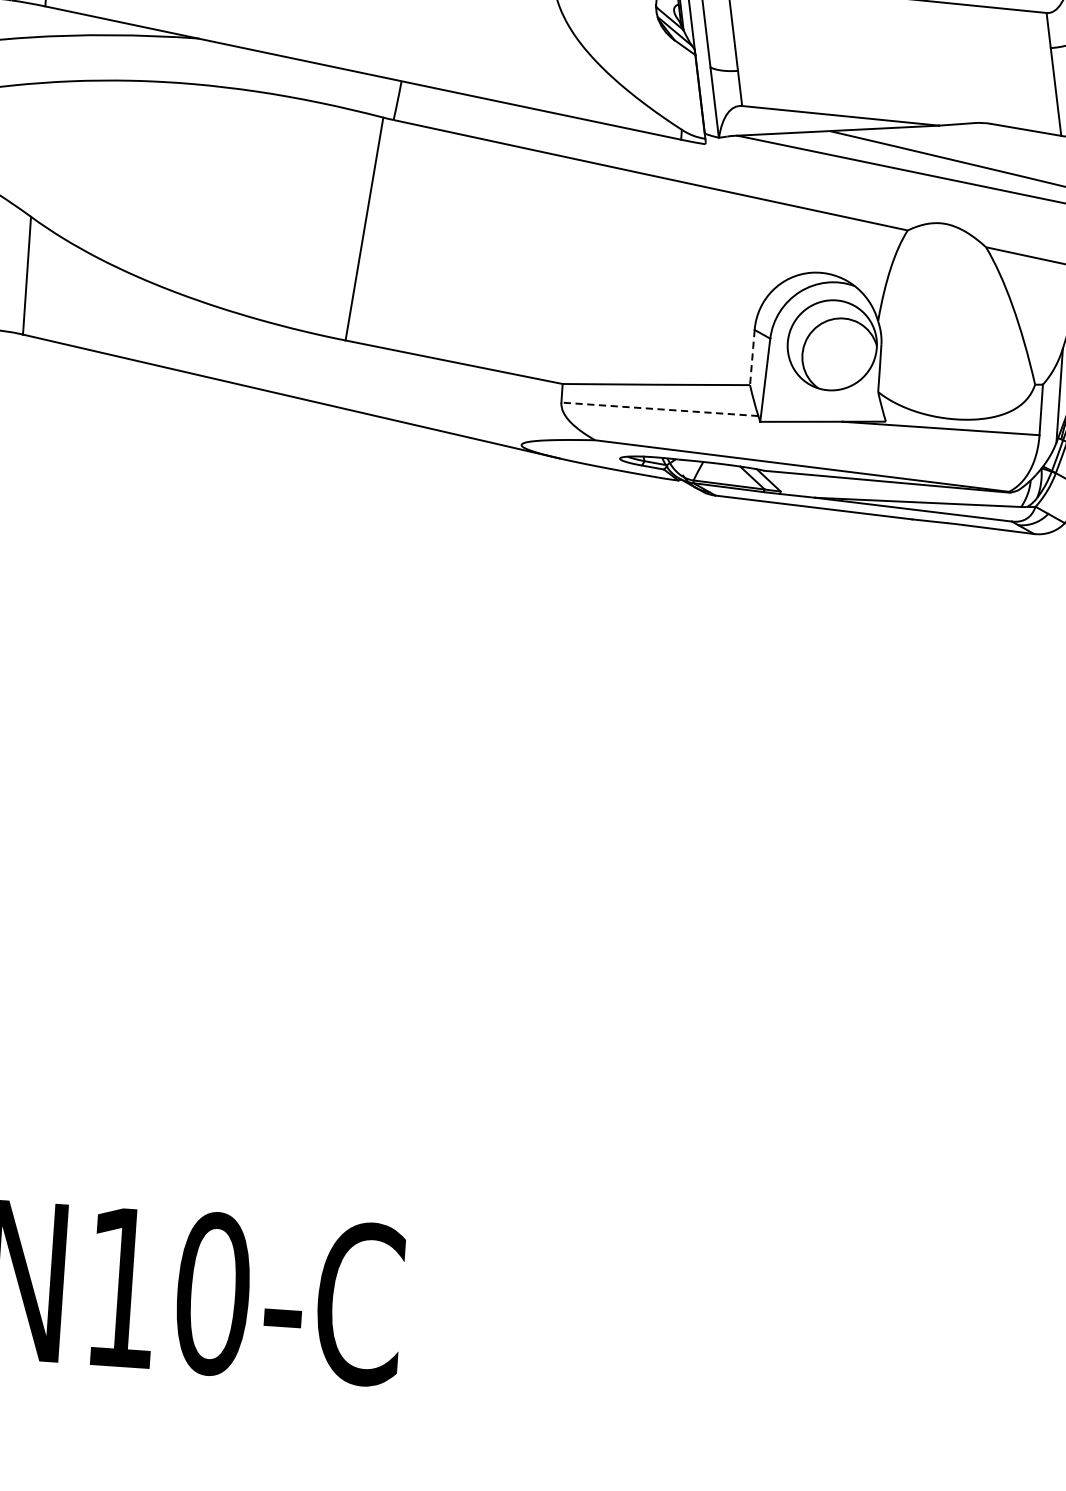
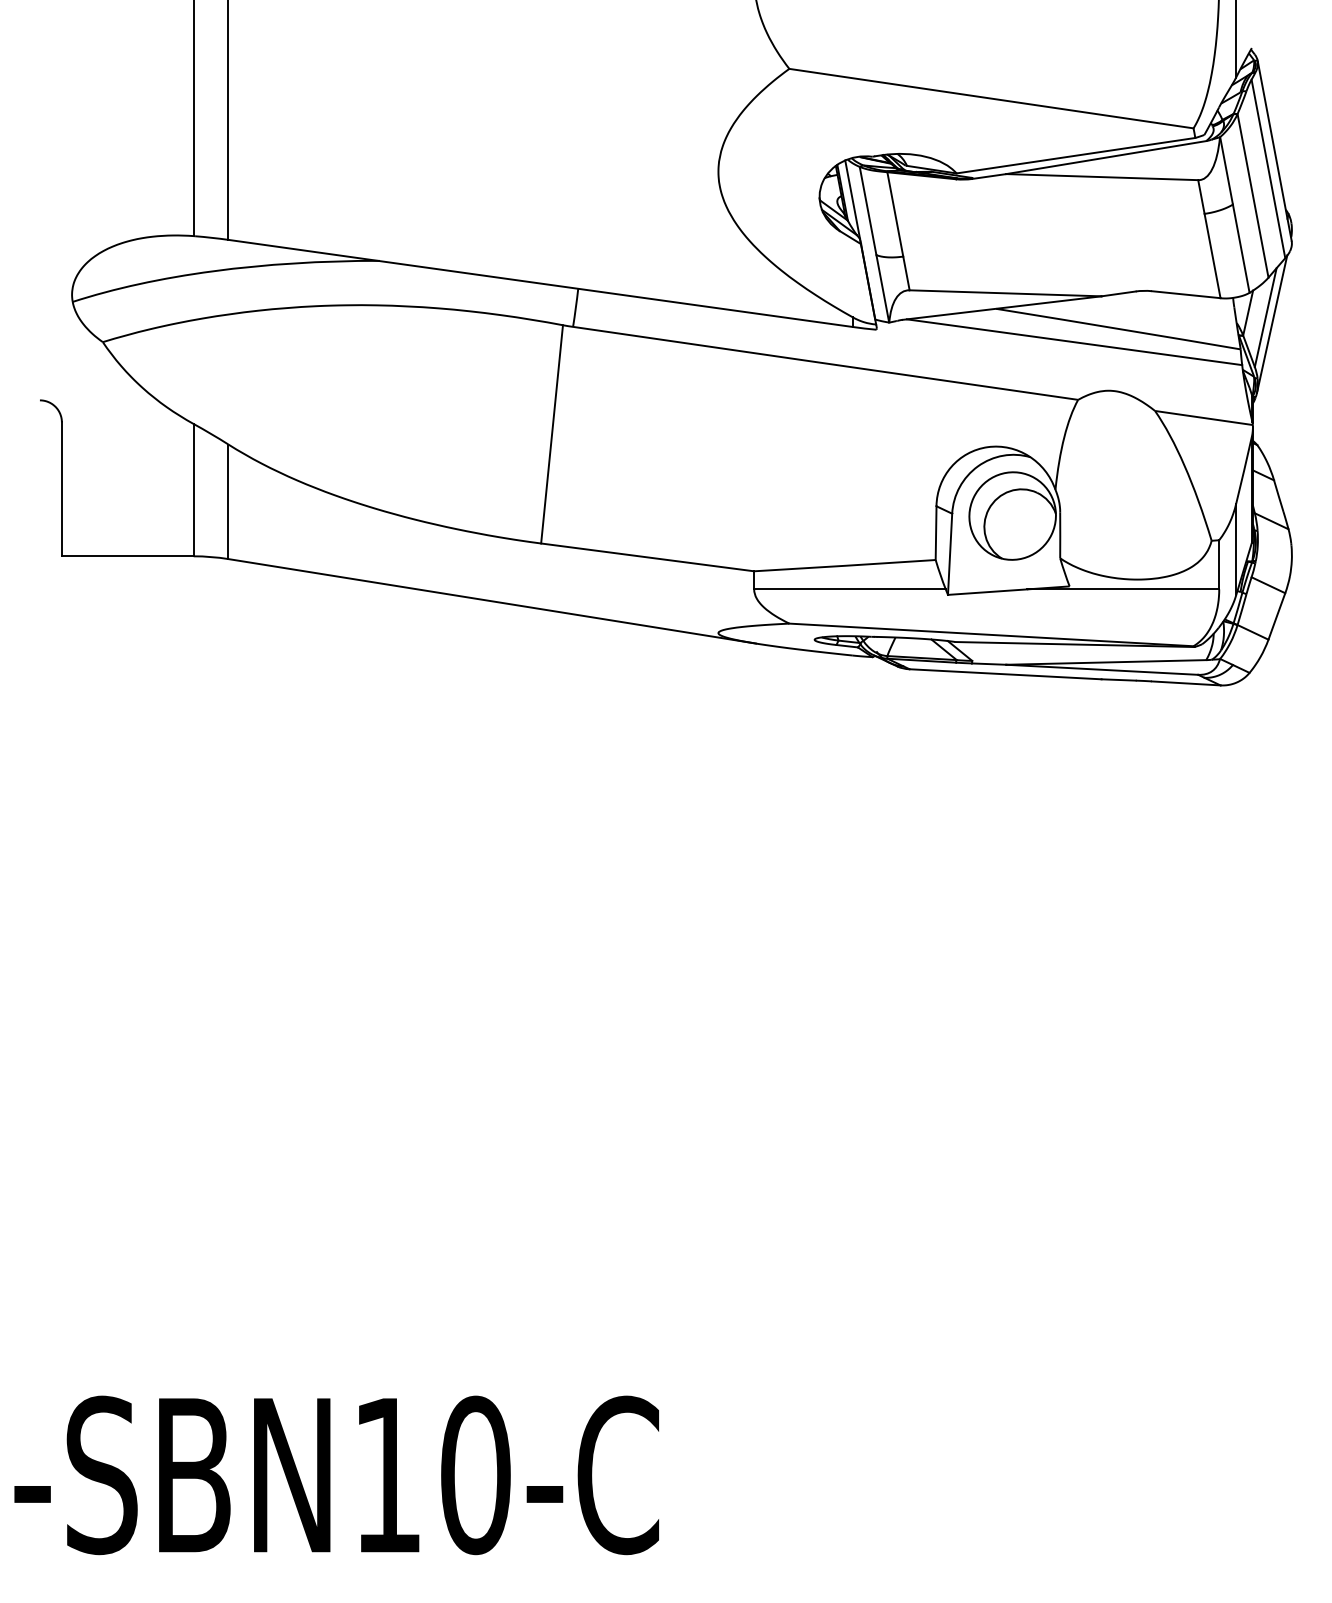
line: (752, 357) -> (936, 533), dashed -> solid
line: (659, 409) -> (849, 589), dashed -> solid

